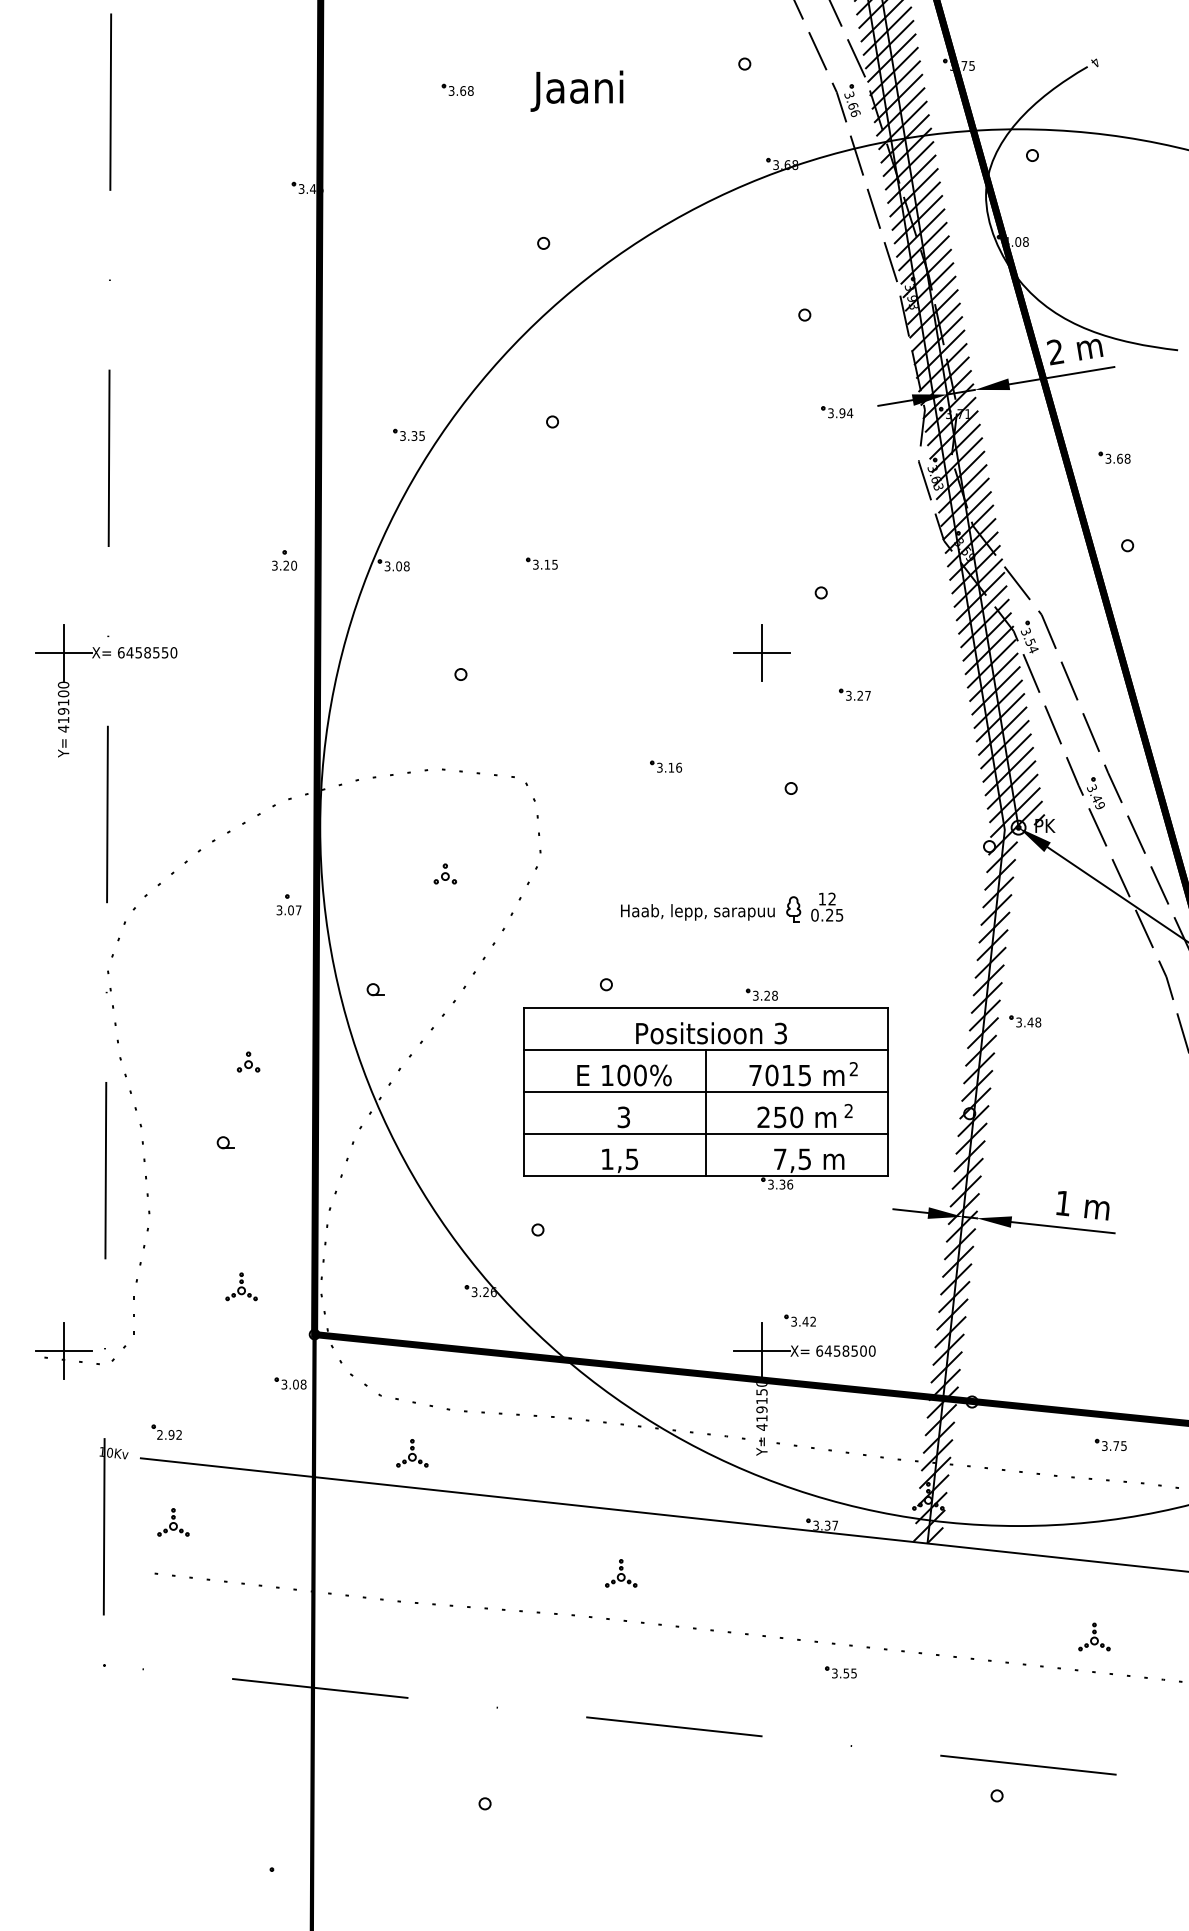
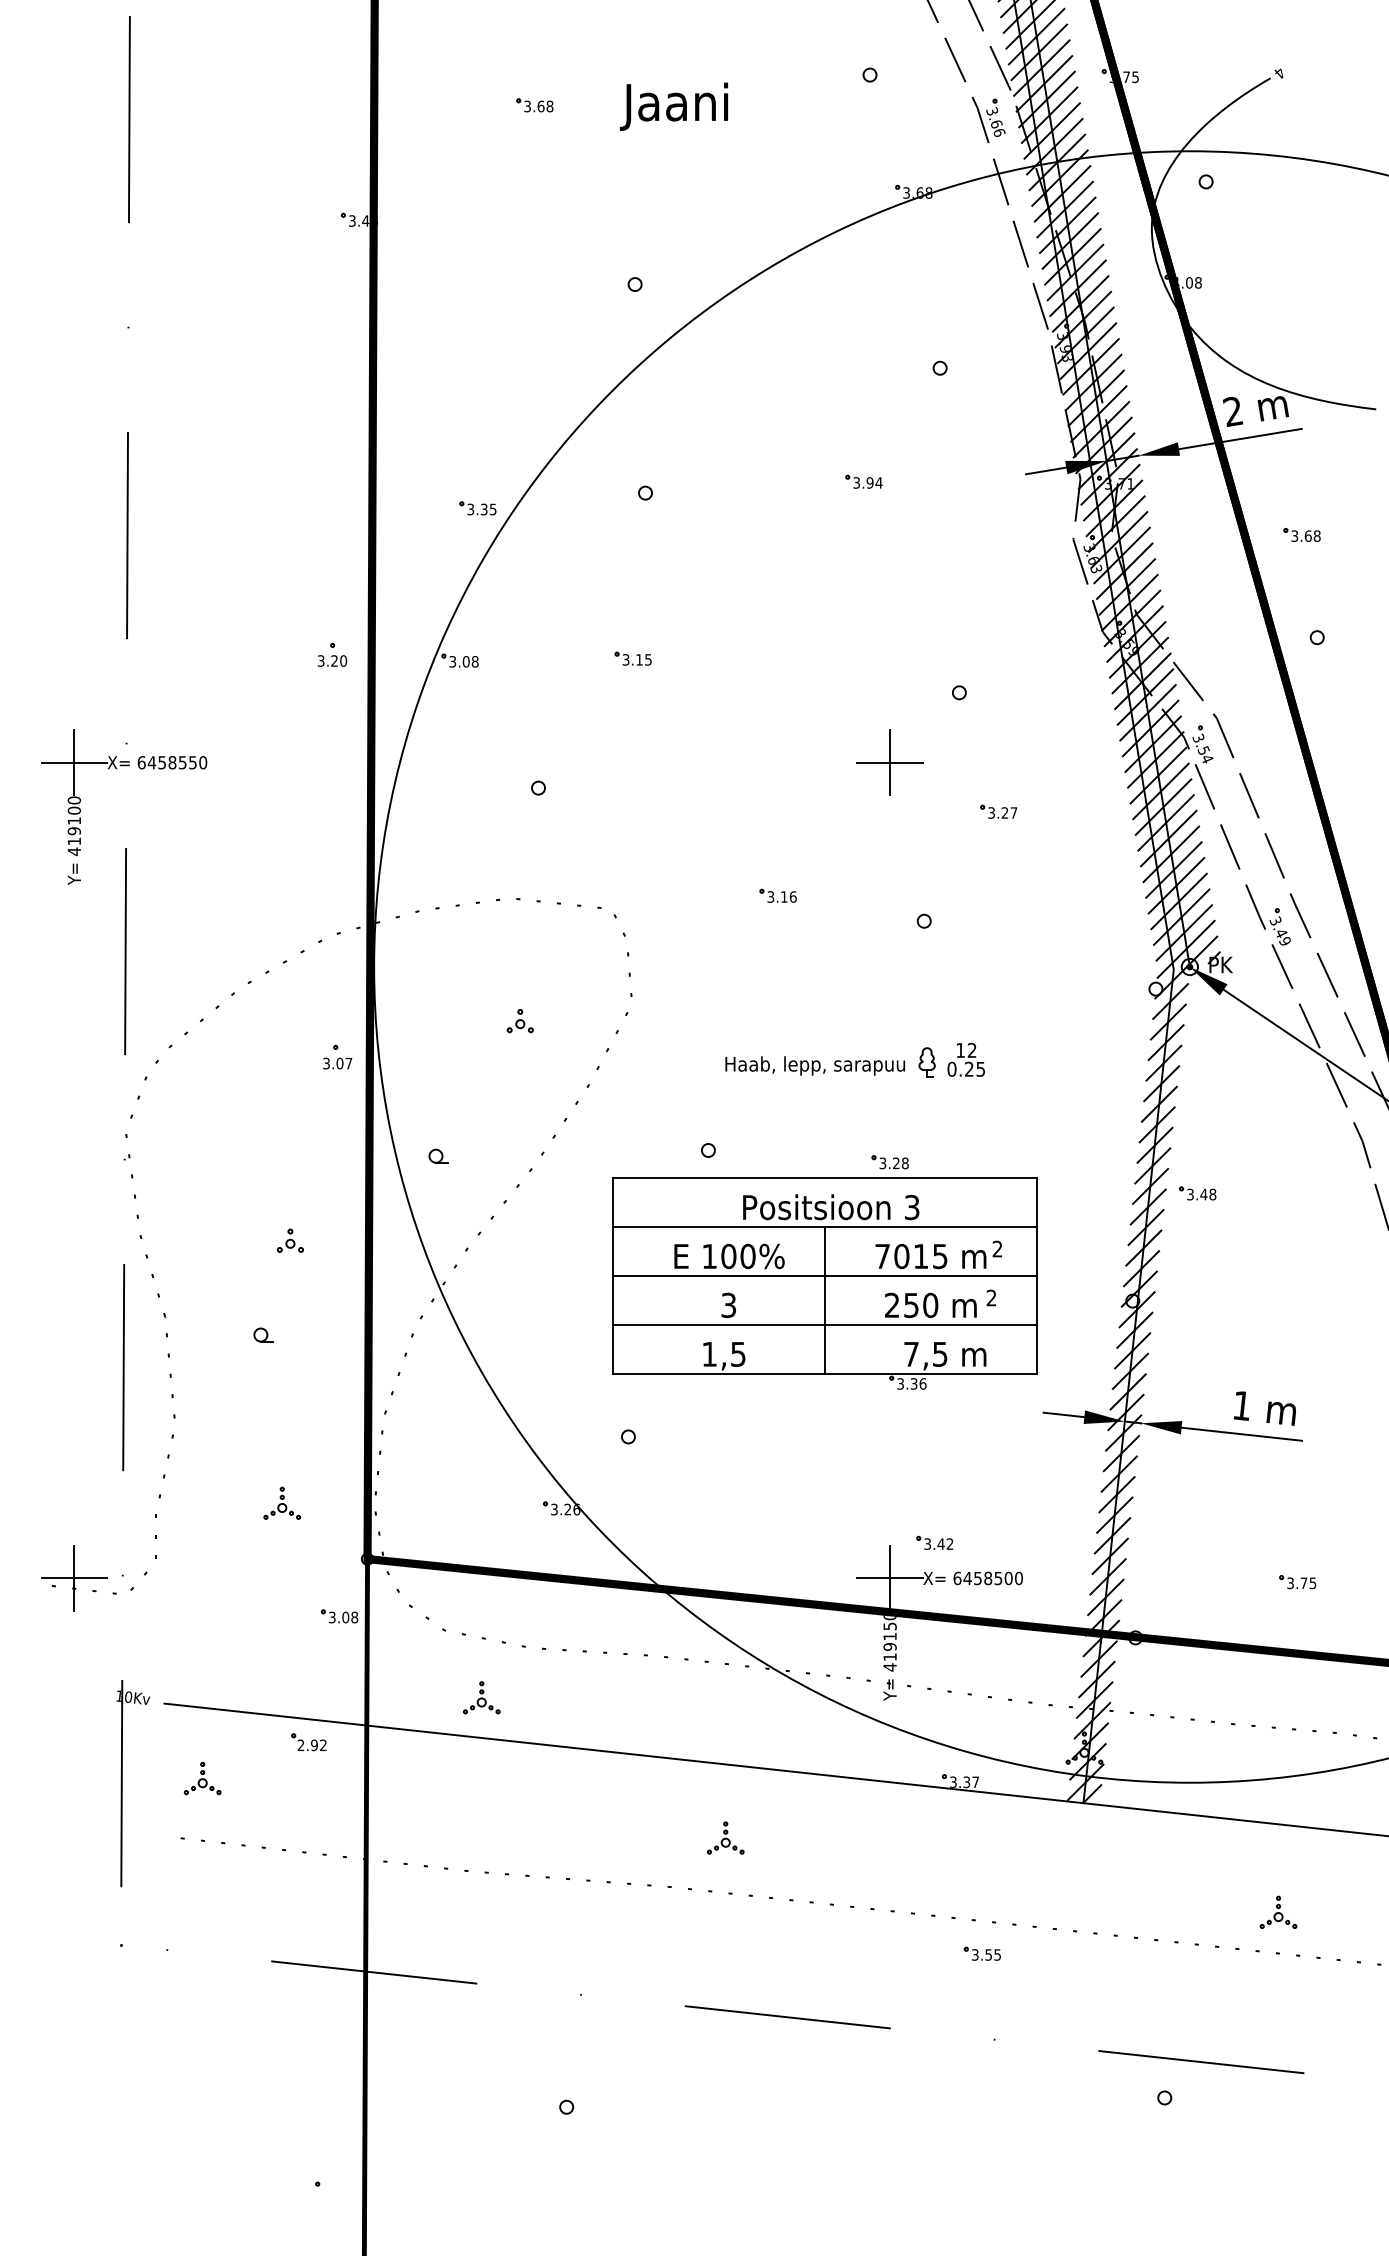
part: (836, 412) -> (863, 481), moved
part: (166, 1432) -> (308, 1742), moved
part: (1110, 1445) -> (1297, 1582), moved

